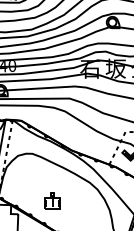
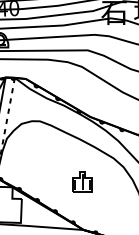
part: (52, 200) -> (82, 181), moved

